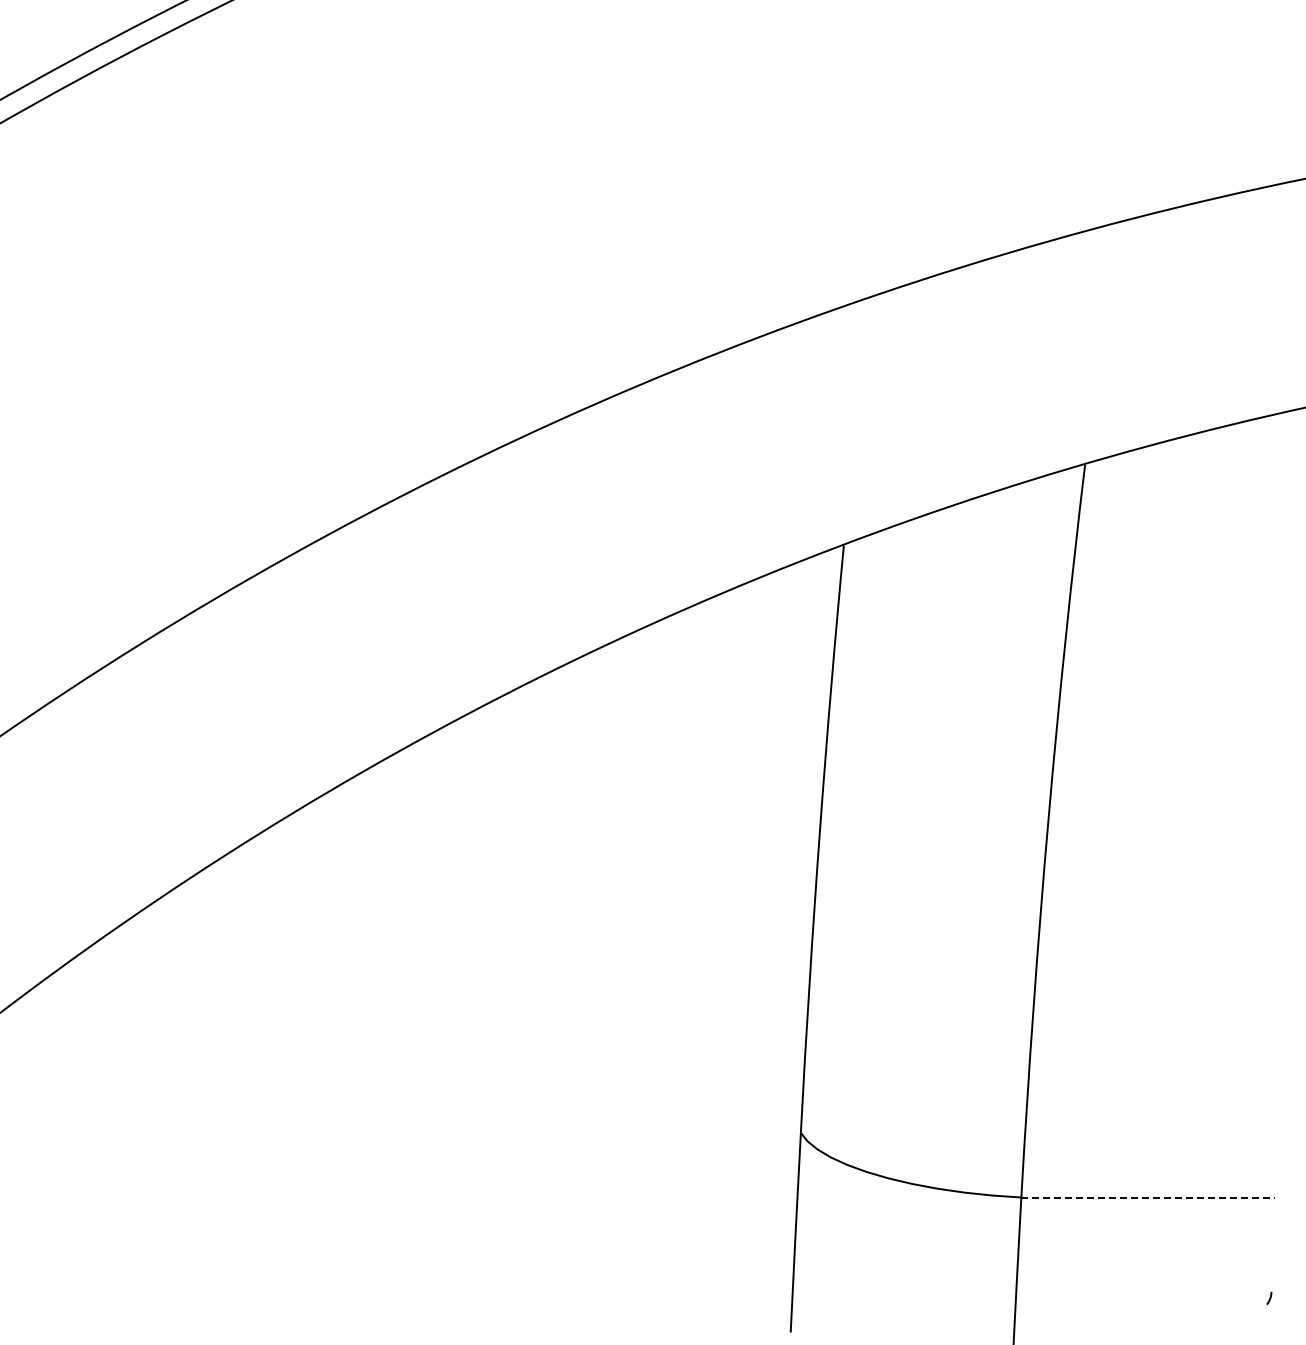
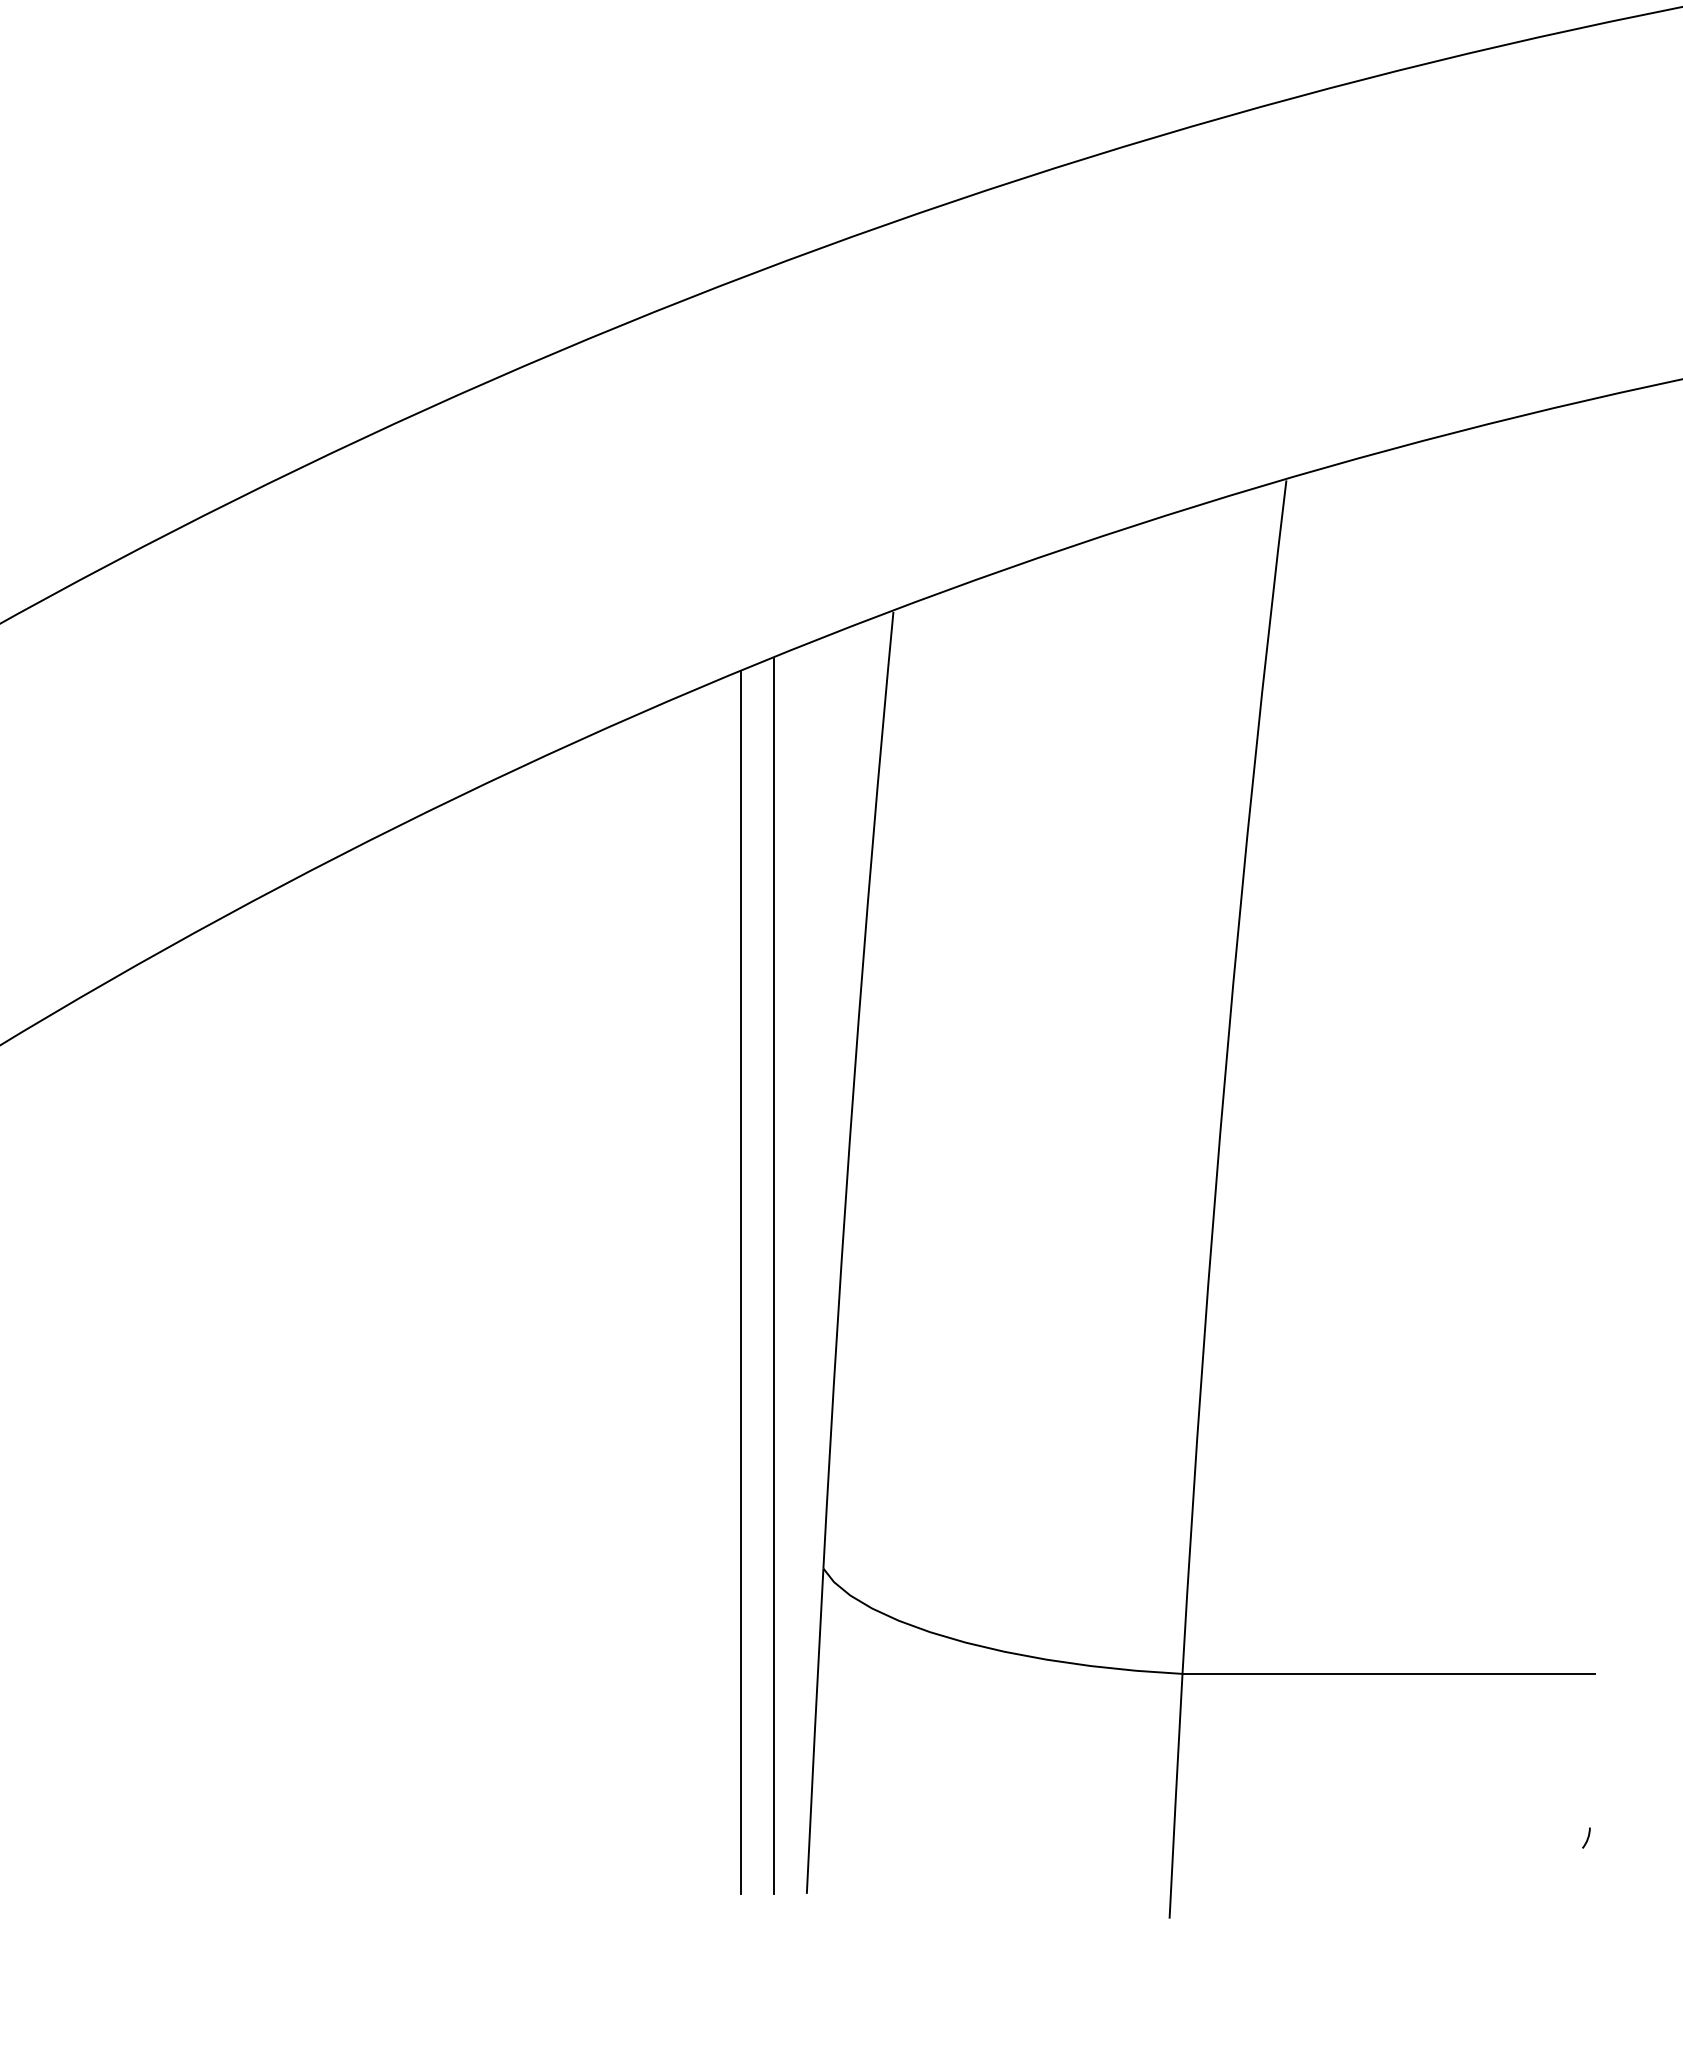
line: (770, 953) -> (773, 1276), added
line: (750, 957) -> (741, 1282), added
line: (1148, 1197) -> (1389, 1673), dashed -> solid

